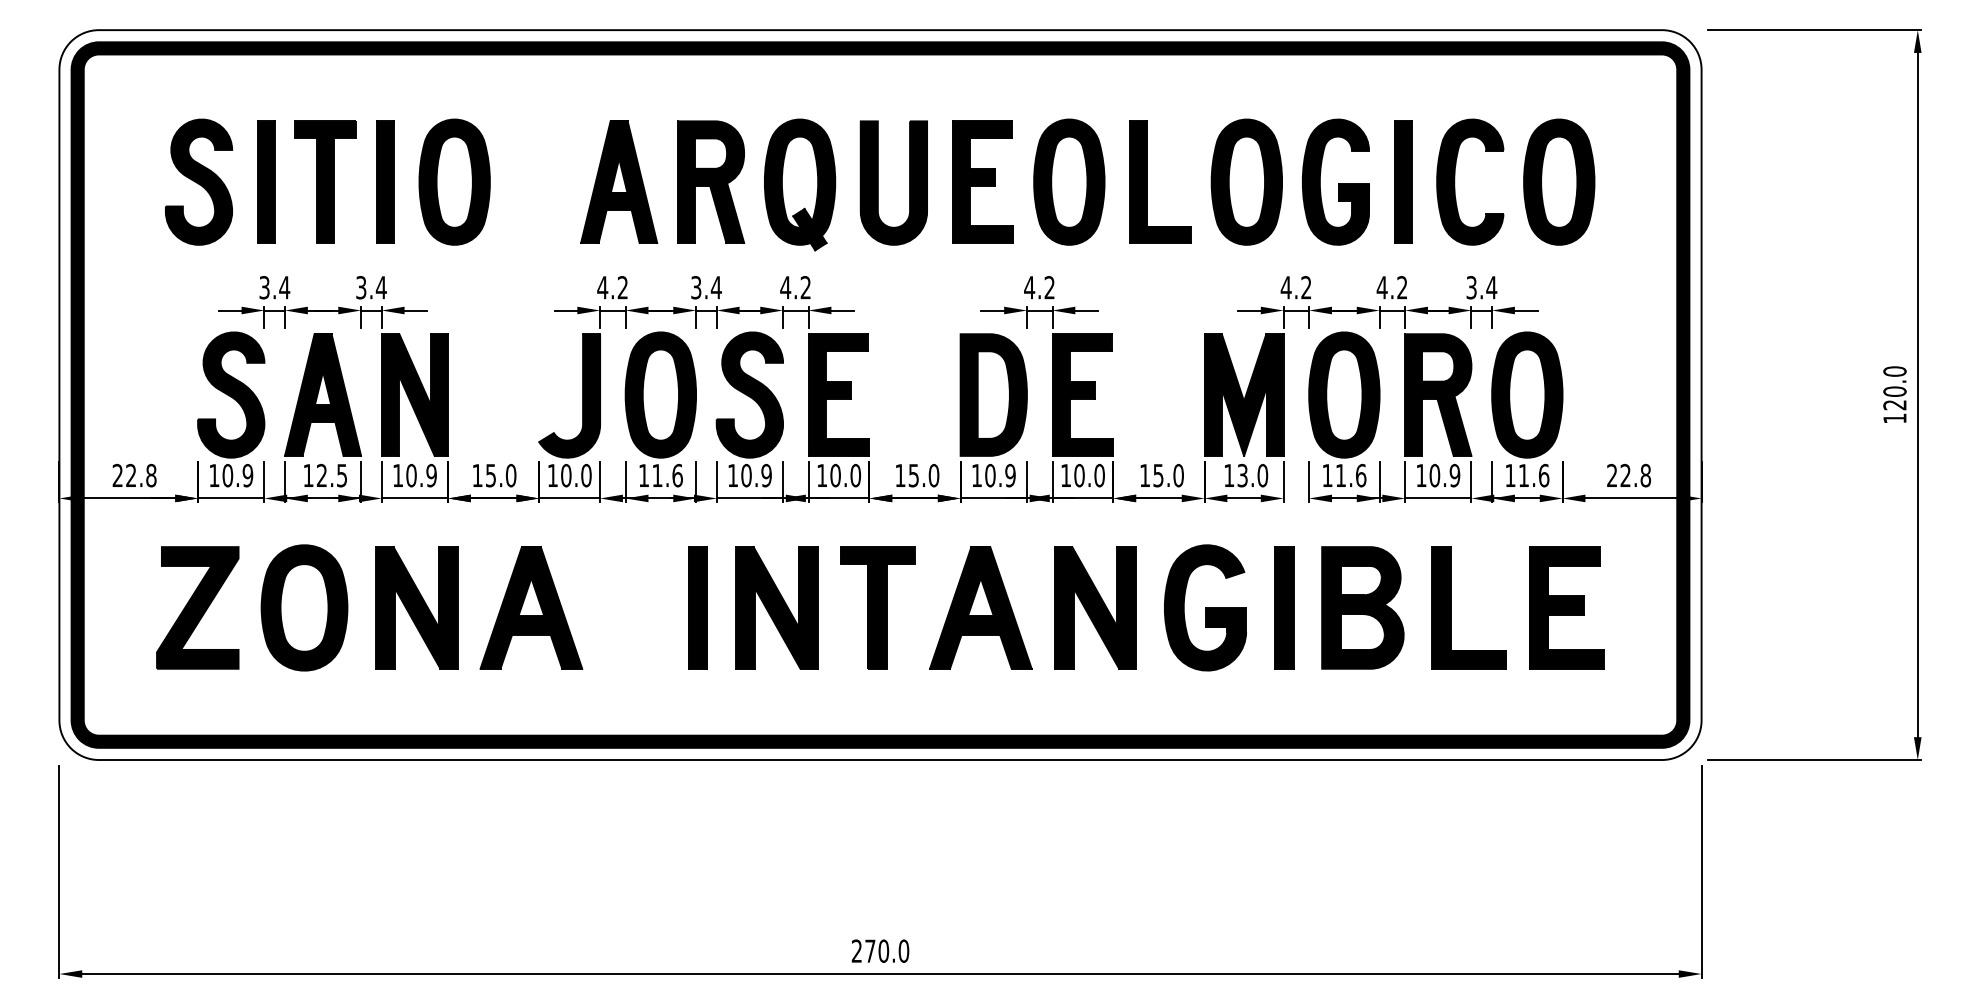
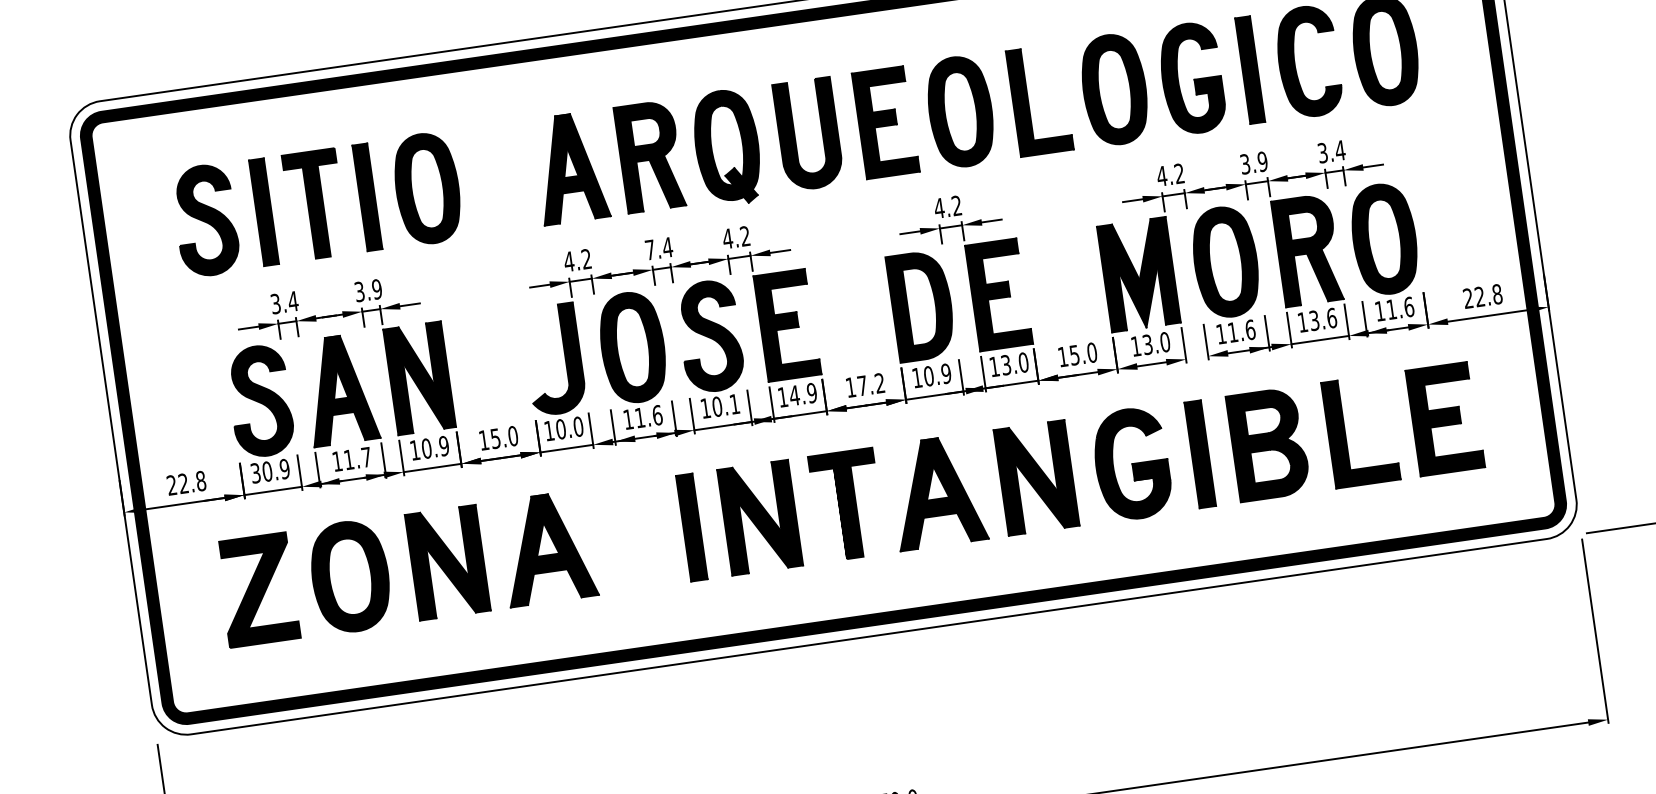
text: (380, 287) -> (376, 289), 3.4 -> 3.9
text: (696, 287) -> (650, 249), 3.4 -> 7.4
text: (1391, 287) -> (1253, 162), 4.2 -> 3.9
text: (214, 475) -> (255, 473), 10.9 -> 30.9
text: (331, 475) -> (357, 458), 12.5 -> 11.7
text: (766, 475) -> (734, 404), 10.9 -> 10.1
text: (845, 475) -> (803, 394), 10.0 -> 14.9
text: (923, 475) -> (870, 384), 15.0 -> 17.2
text: (1079, 475) -> (1006, 365), 10.0 -> 13.0
text: (1444, 475) -> (1322, 319), 10.9 -> 13.6

